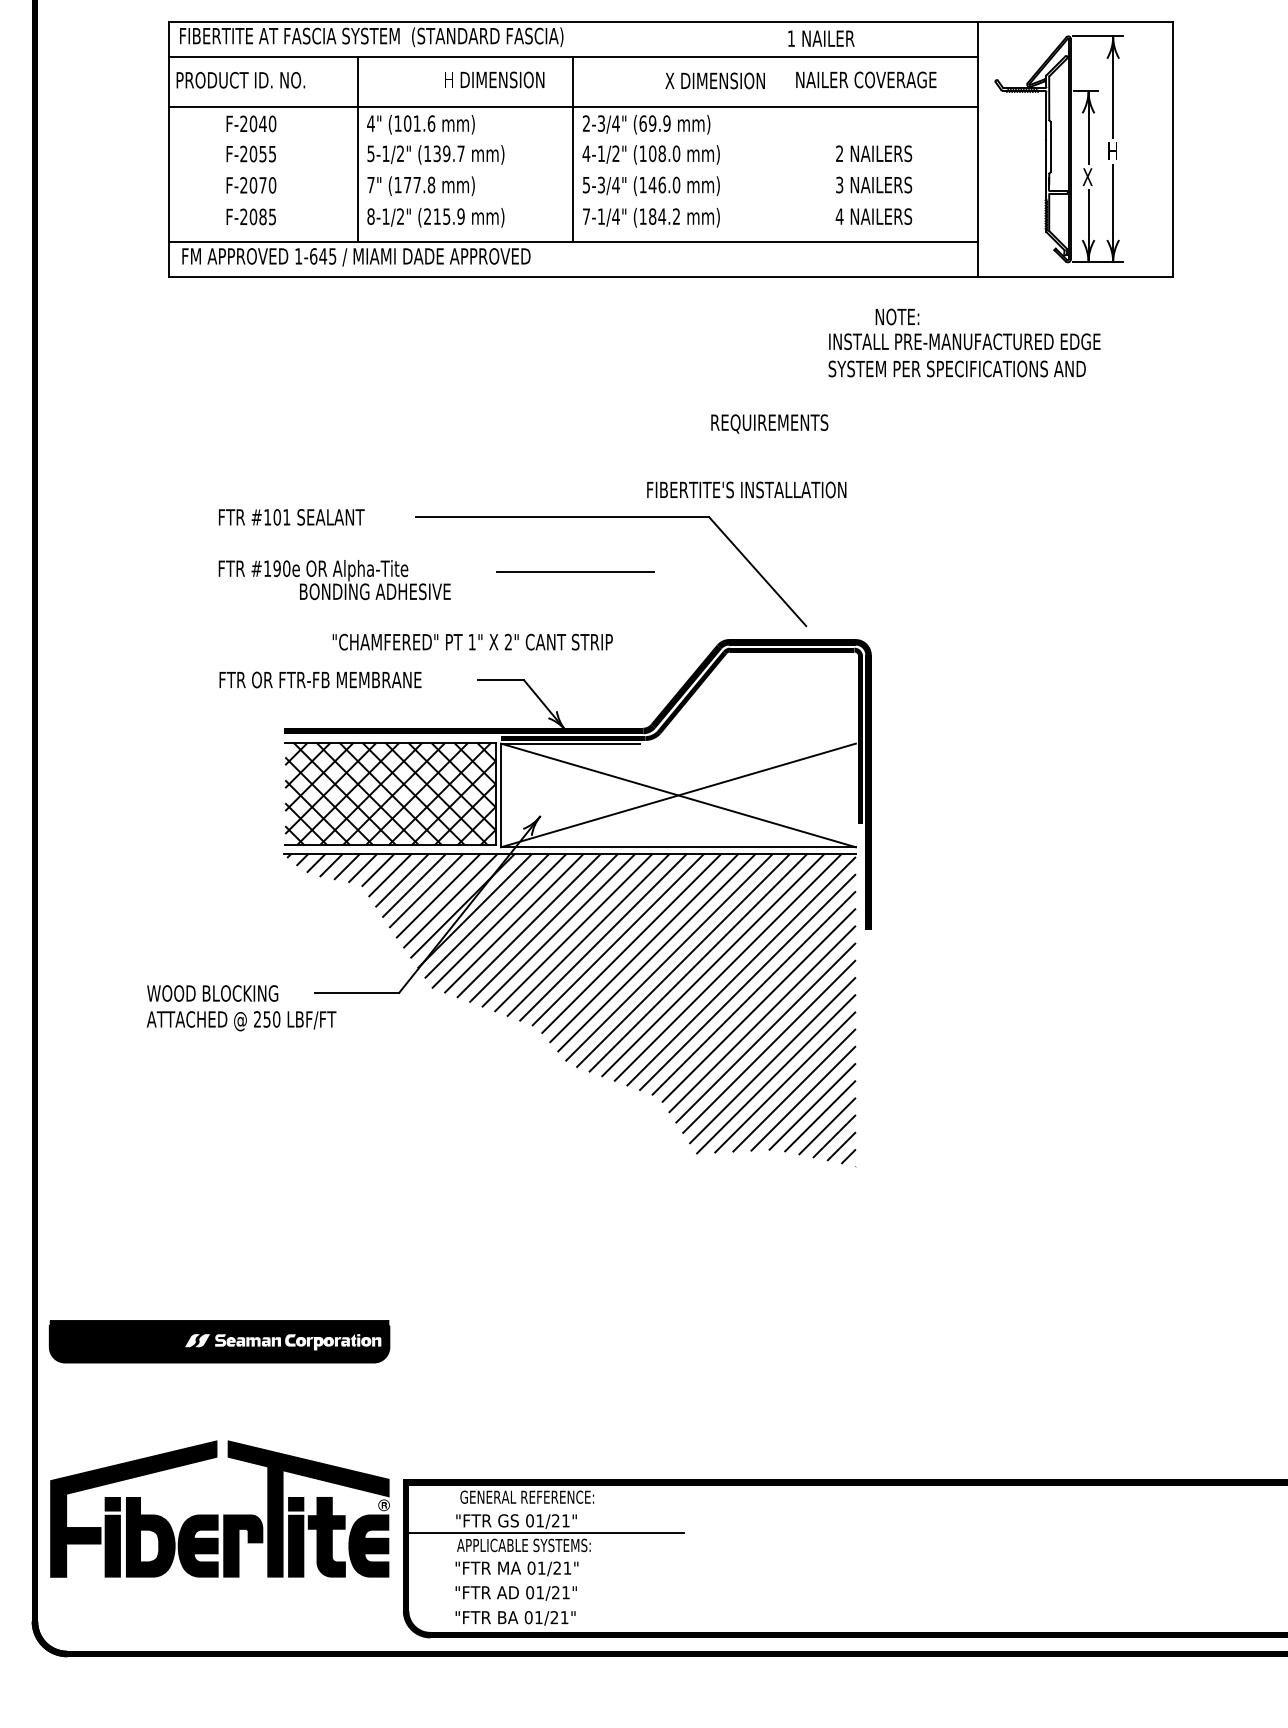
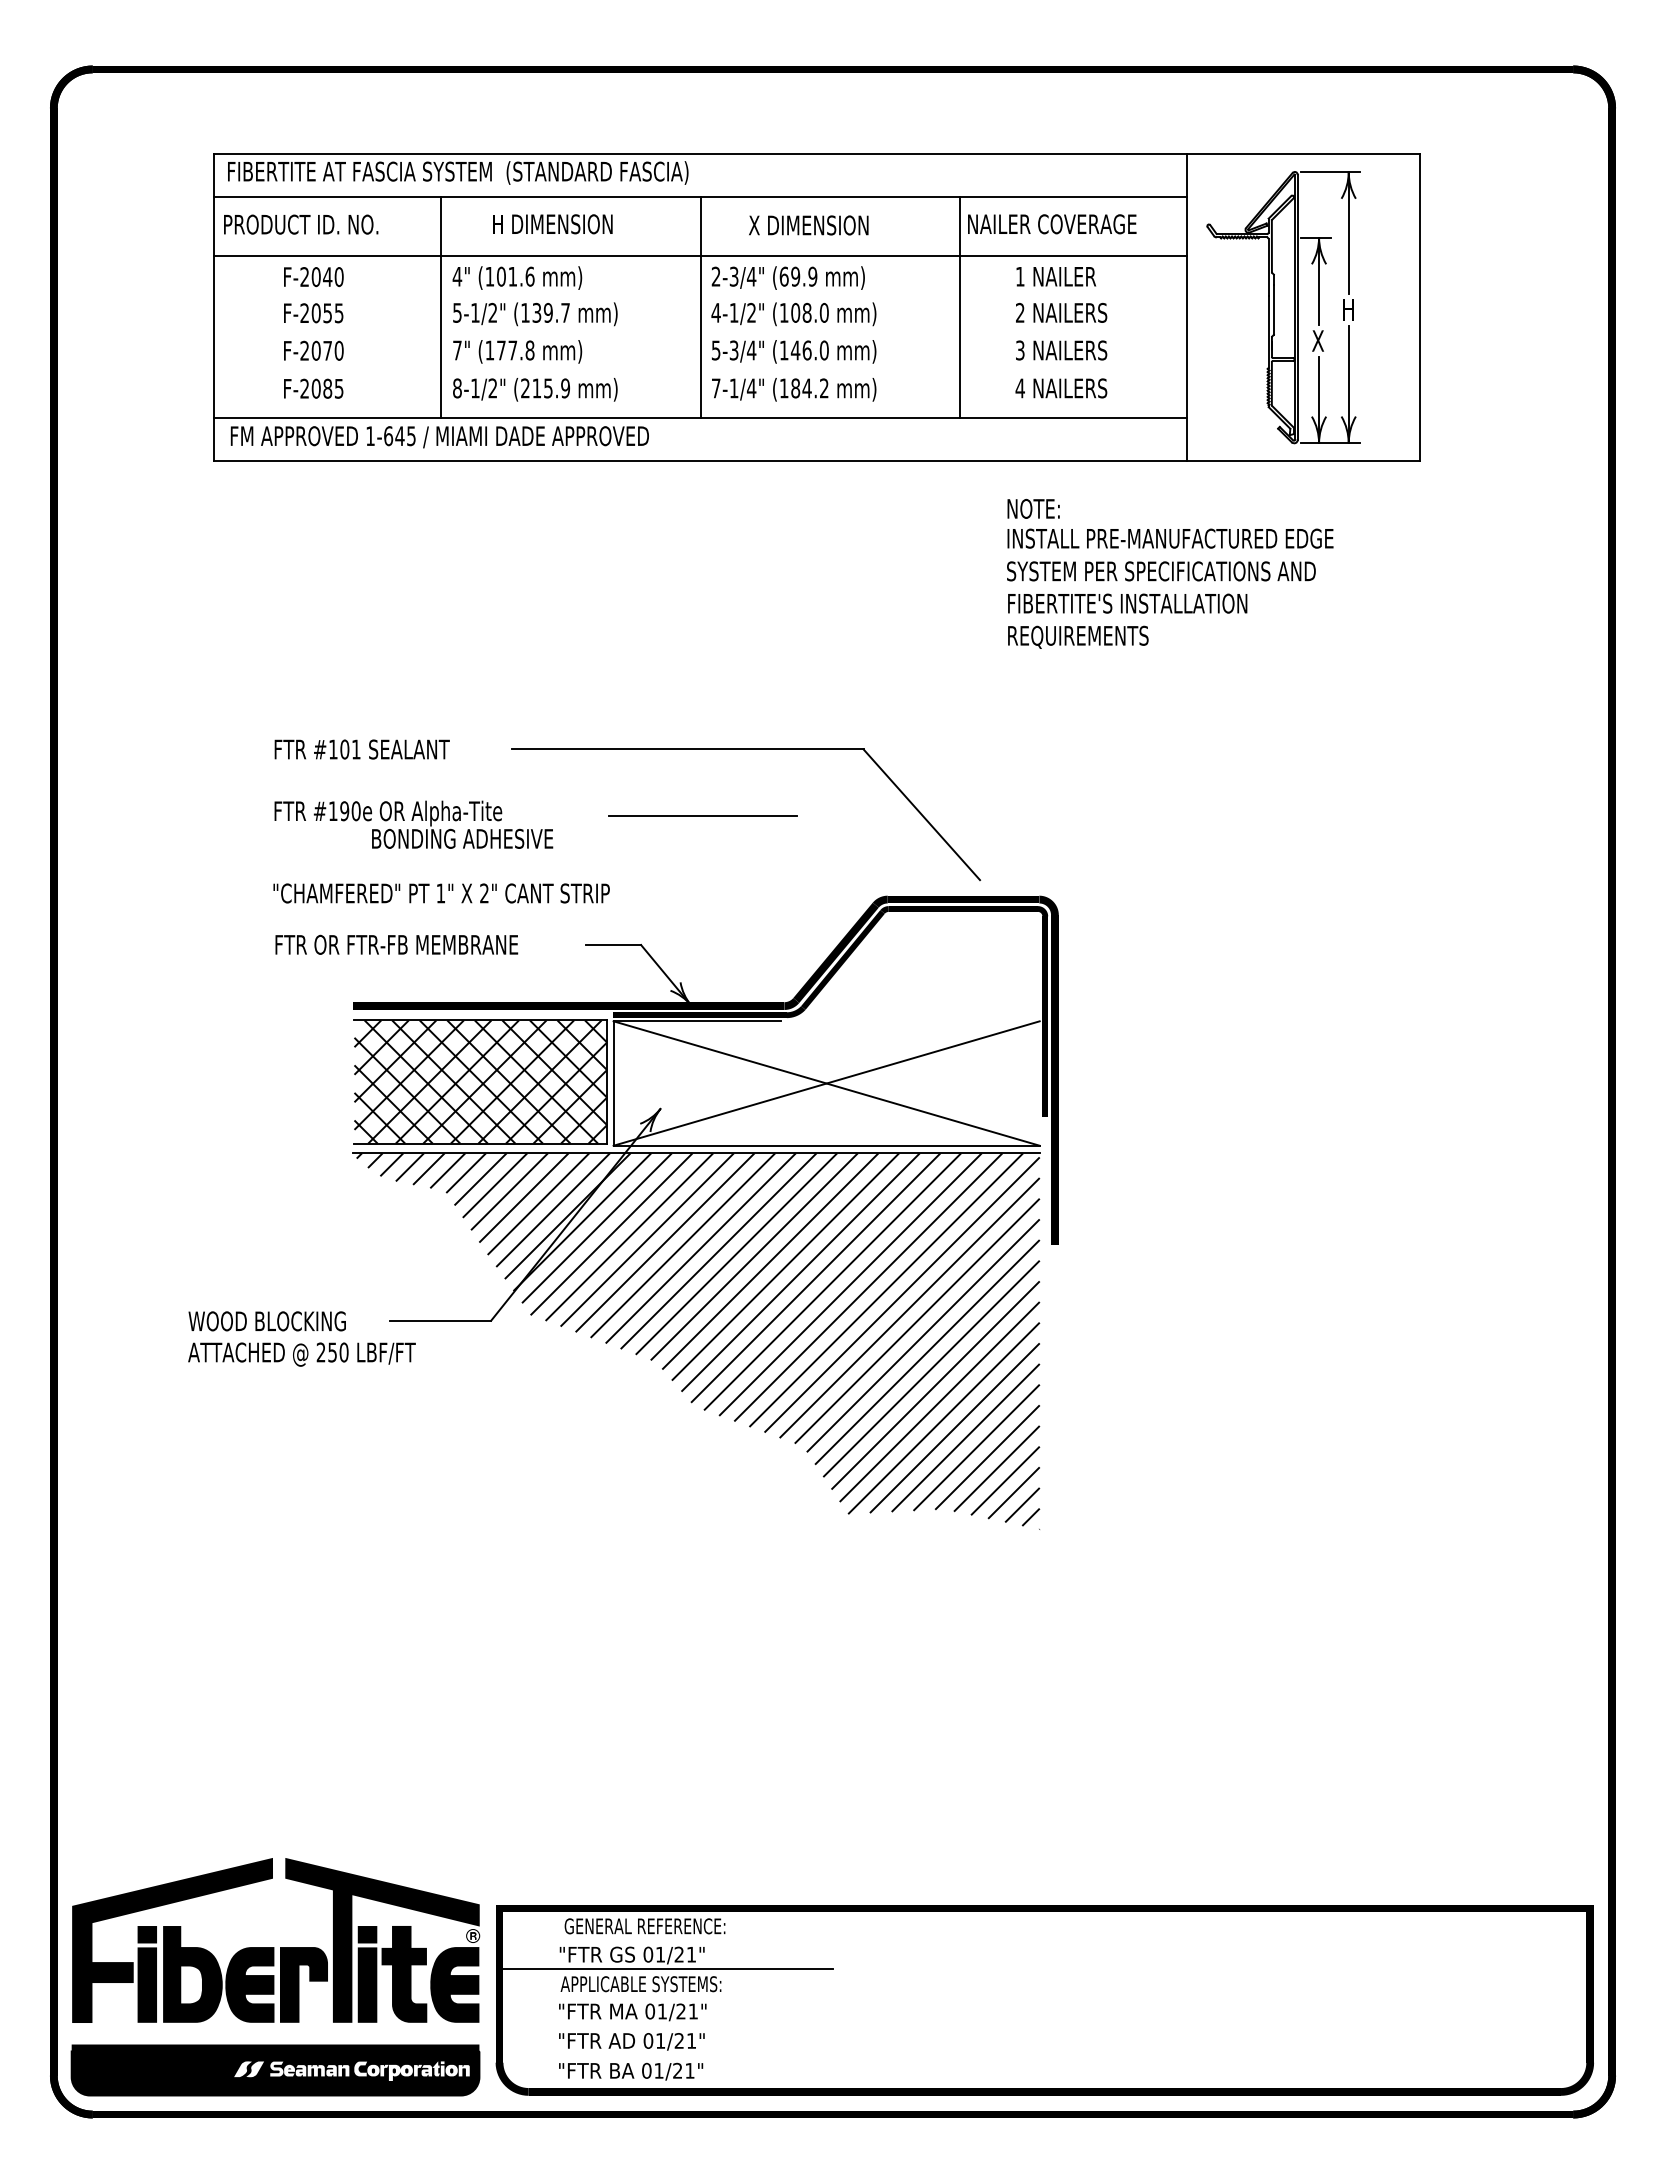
text: (821, 38) -> (1056, 276), moved
text: (494, 80) -> (552, 224), moved
text: (714, 80) -> (808, 225), moved
line: (789, 149) -> (959, 307), added
text: (897, 316) -> (1033, 508), moved
text: (769, 423) -> (1078, 636), moved
text: (746, 489) -> (1127, 603), moved
text: (472, 642) -> (441, 893), moved
part: (219, 1341) -> (275, 2070), moved

